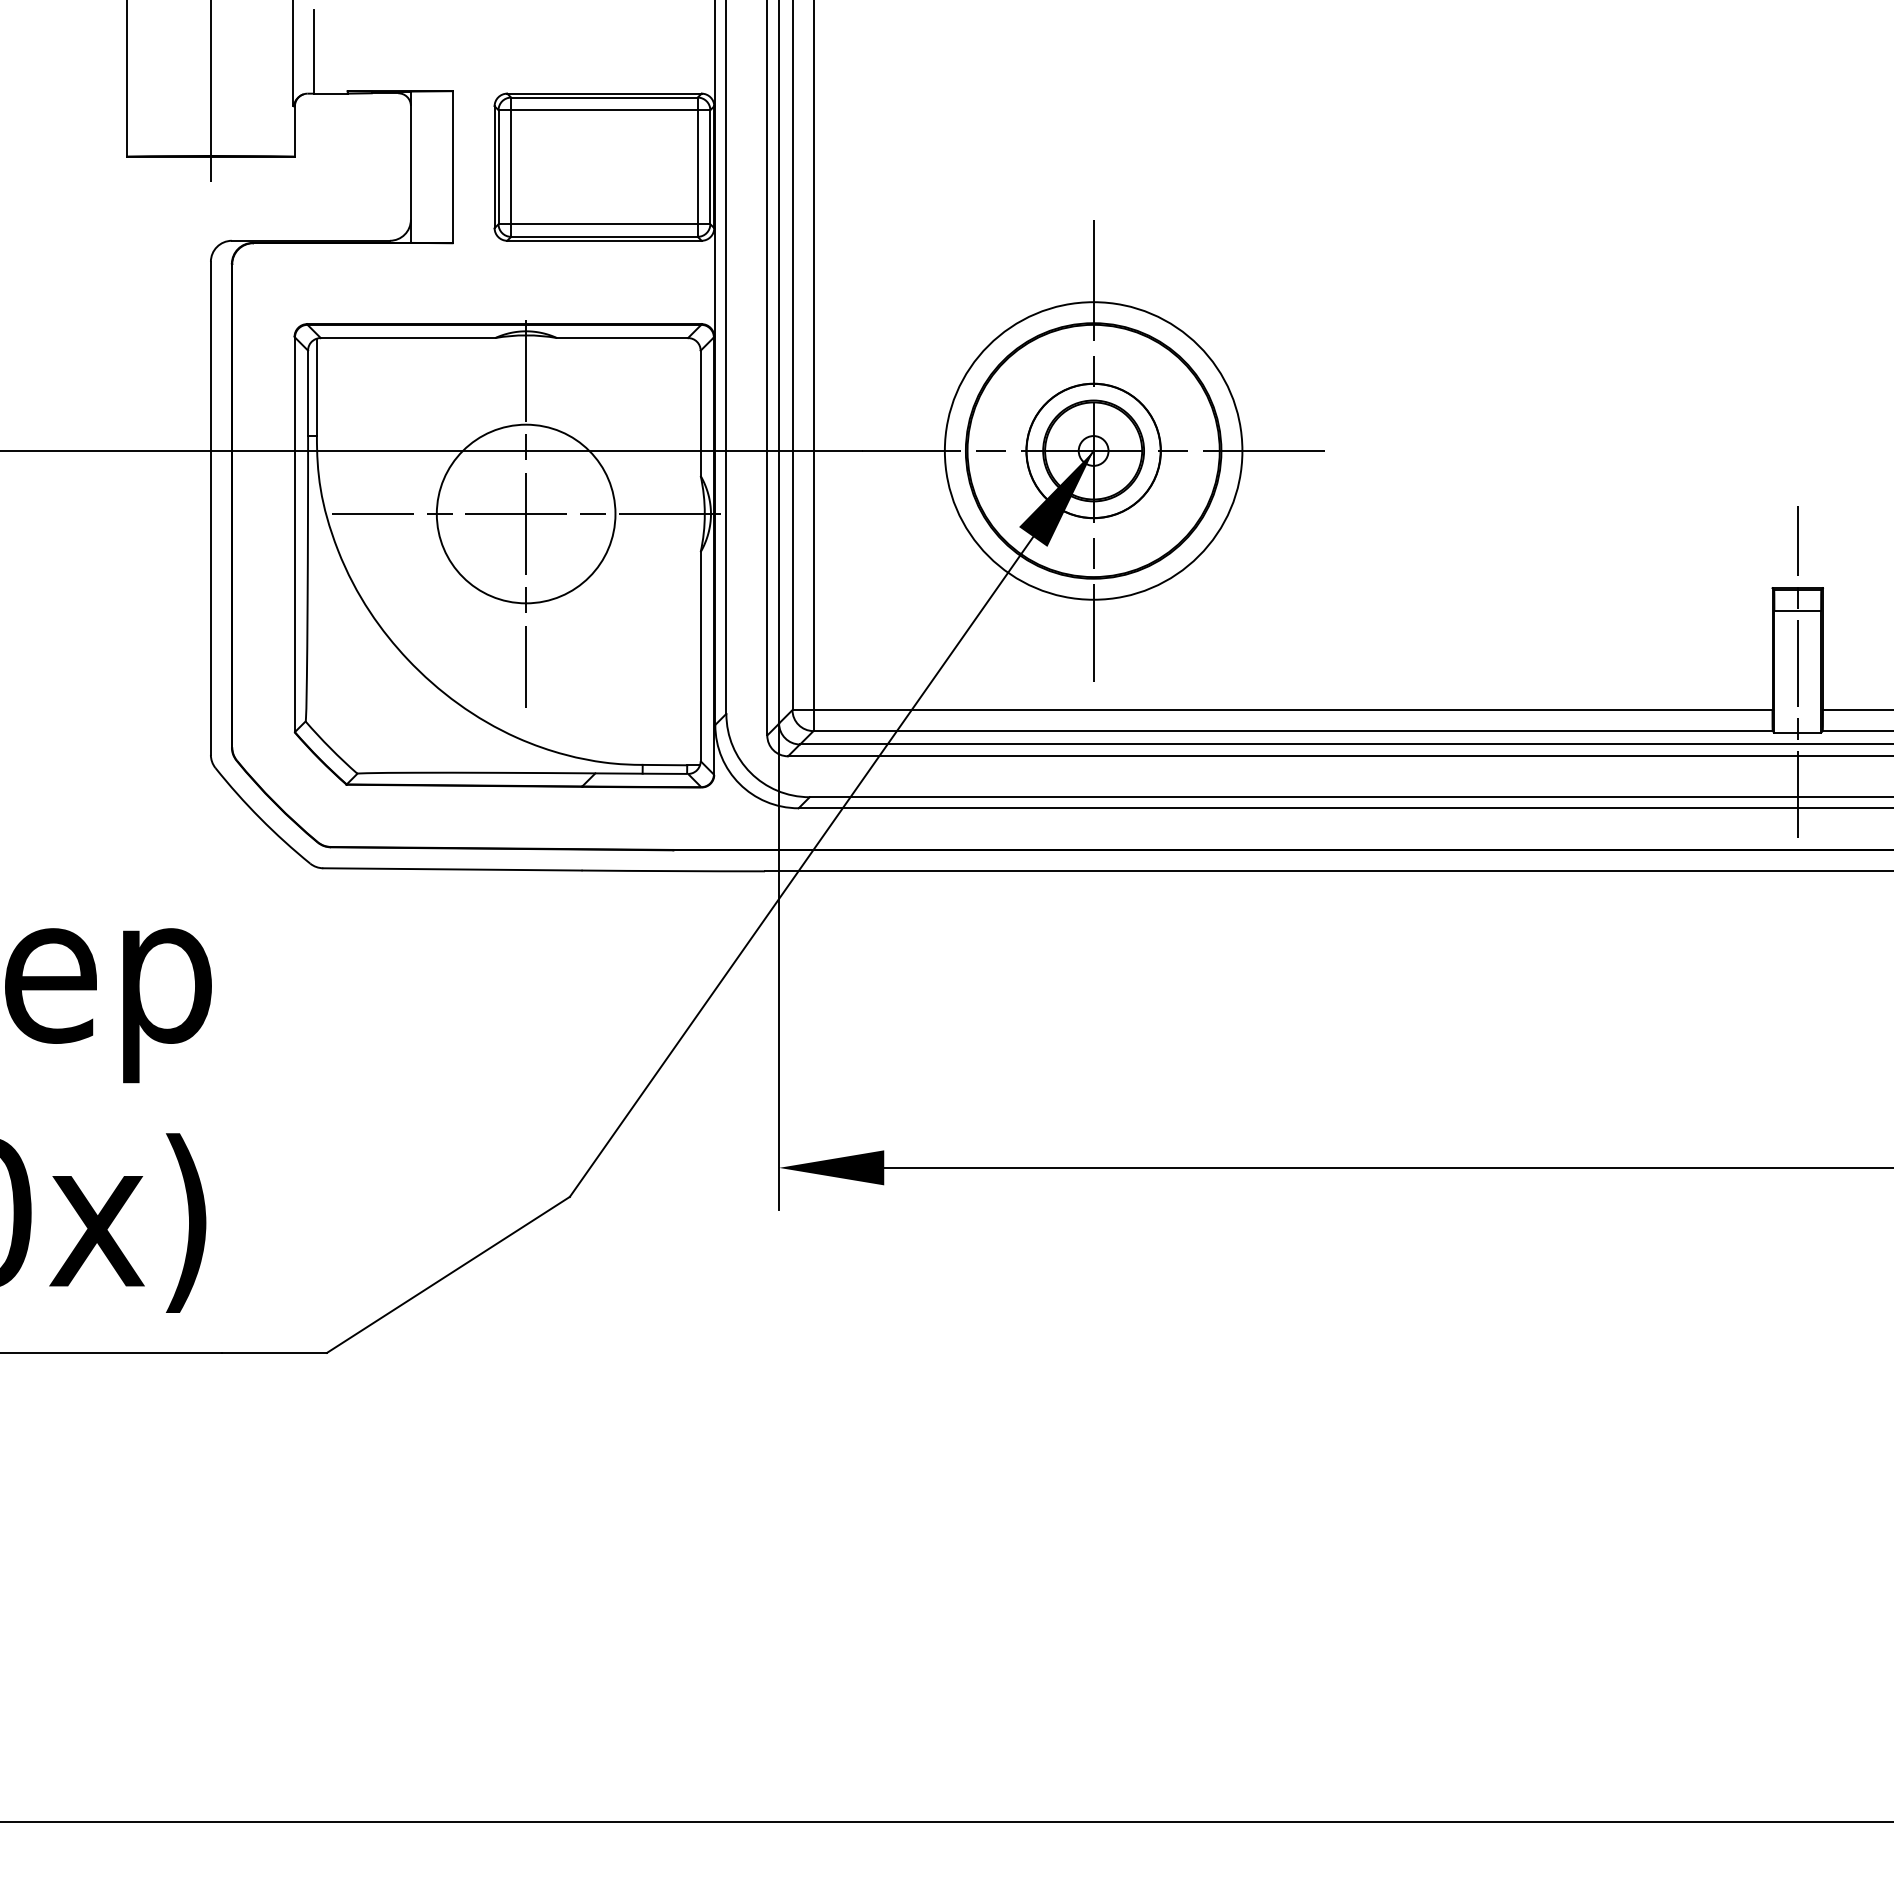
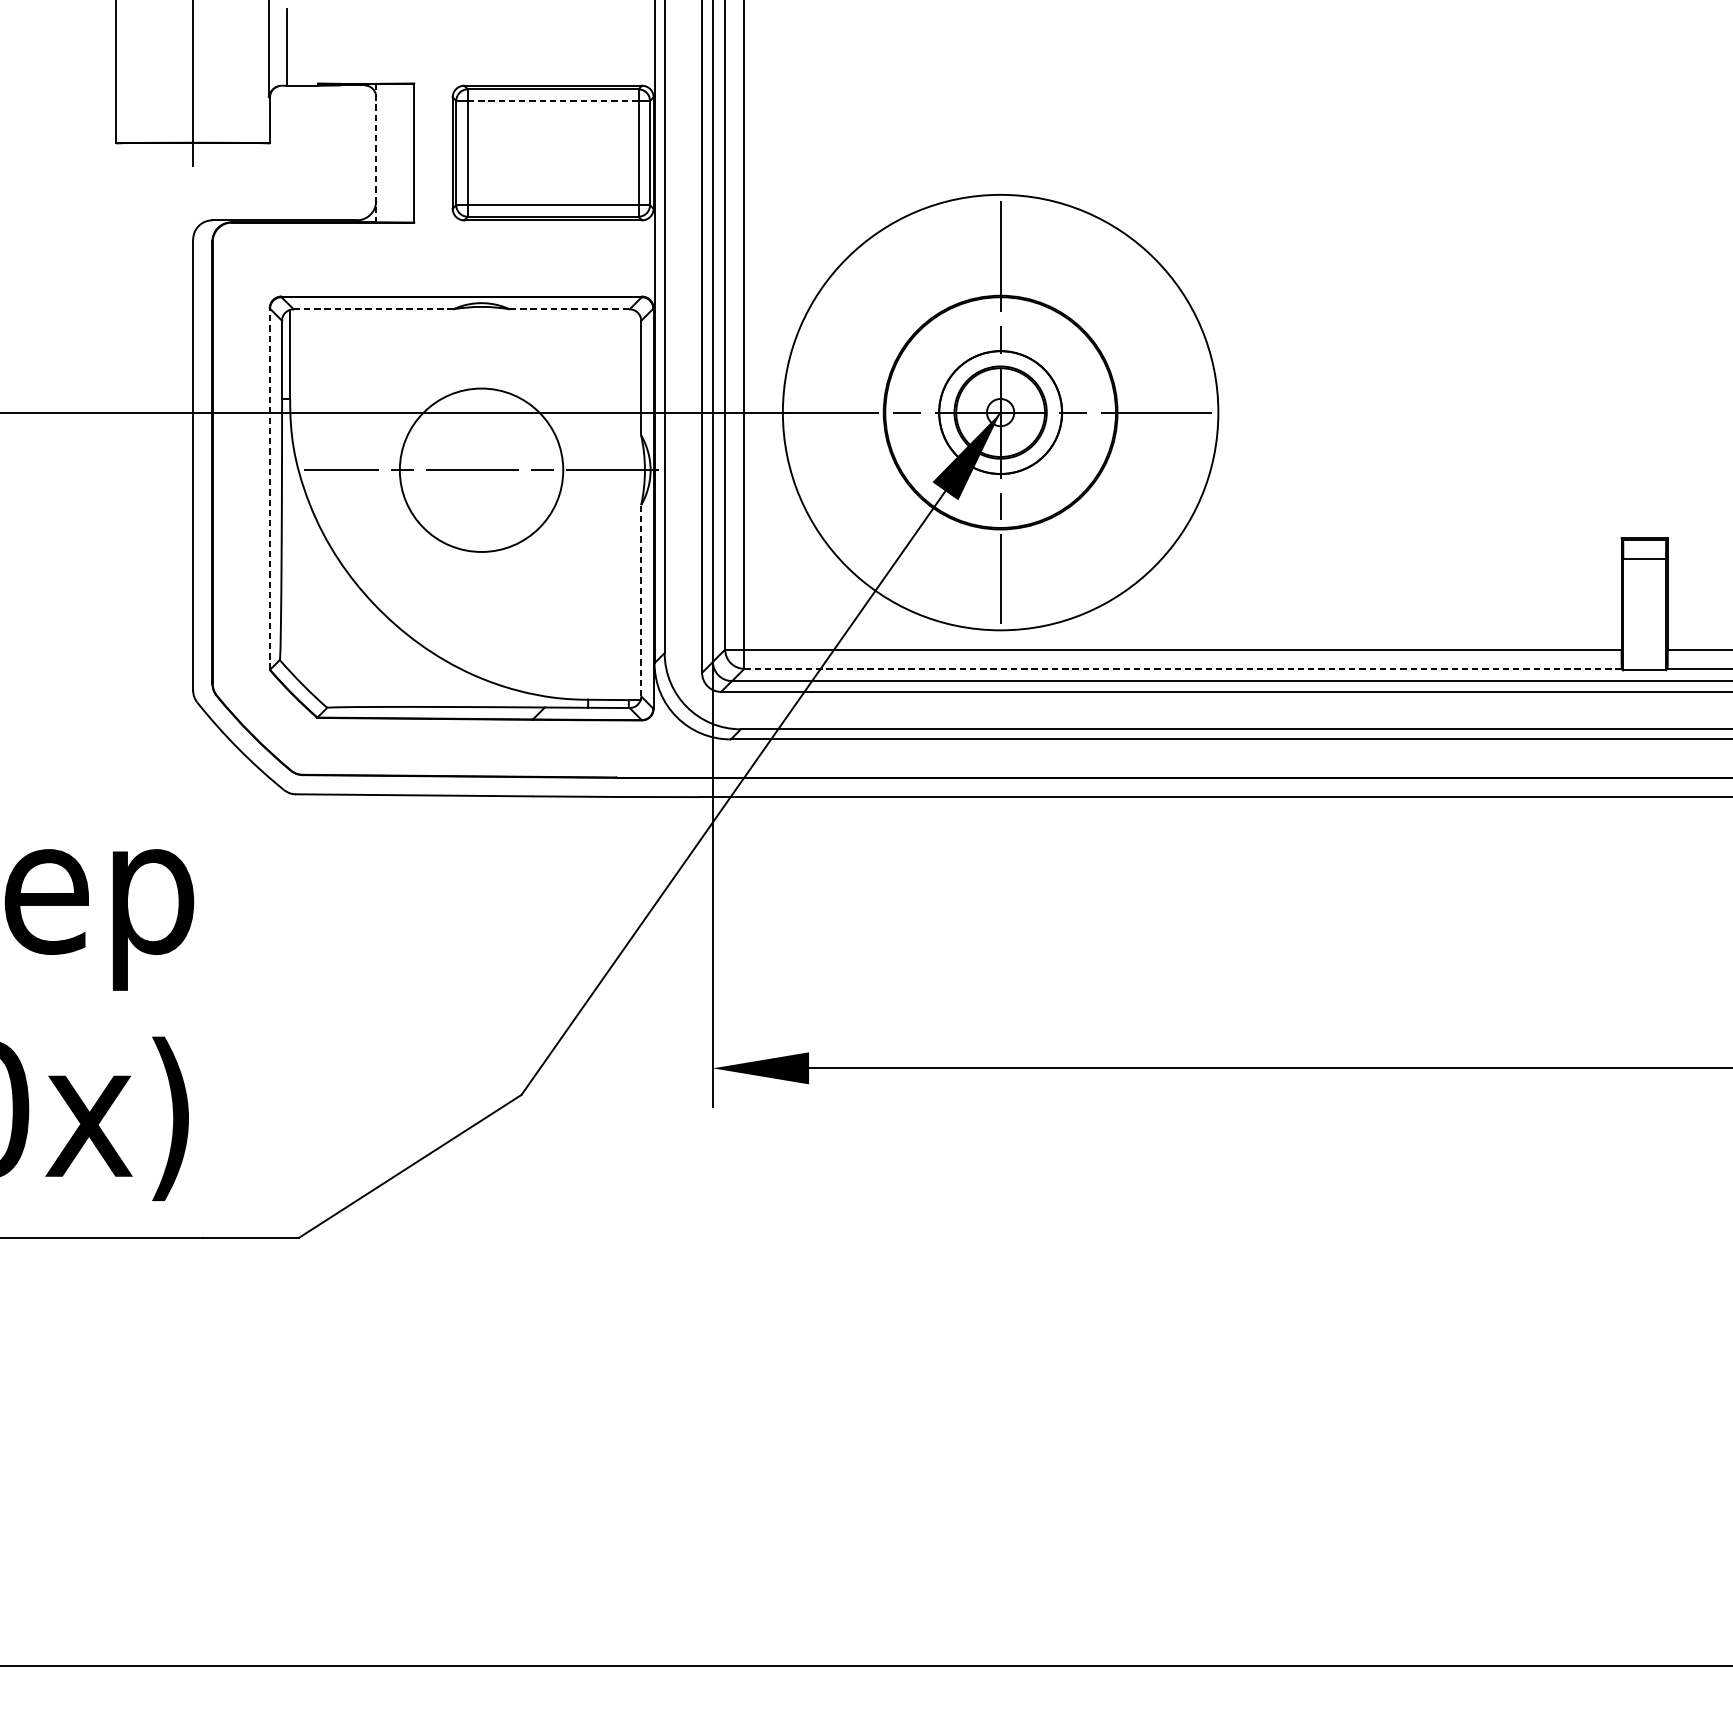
line: (604, 110) -> (553, 101), solid -> dashed
line: (410, 167) -> (375, 153), solid -> dashed
line: (408, 338) -> (373, 309), solid -> dashed
line: (623, 338) -> (570, 309), solid -> dashed
circle: (1093, 450) -> (1000, 412), size x1.6
line: (526, 513) -> (481, 469), removed
line: (294, 534) -> (269, 489), solid -> dashed
line: (700, 656) -> (641, 600), solid -> dashed
line: (1797, 671) -> (1644, 614), removed
line: (1293, 731) -> (1183, 669), solid -> dashed

